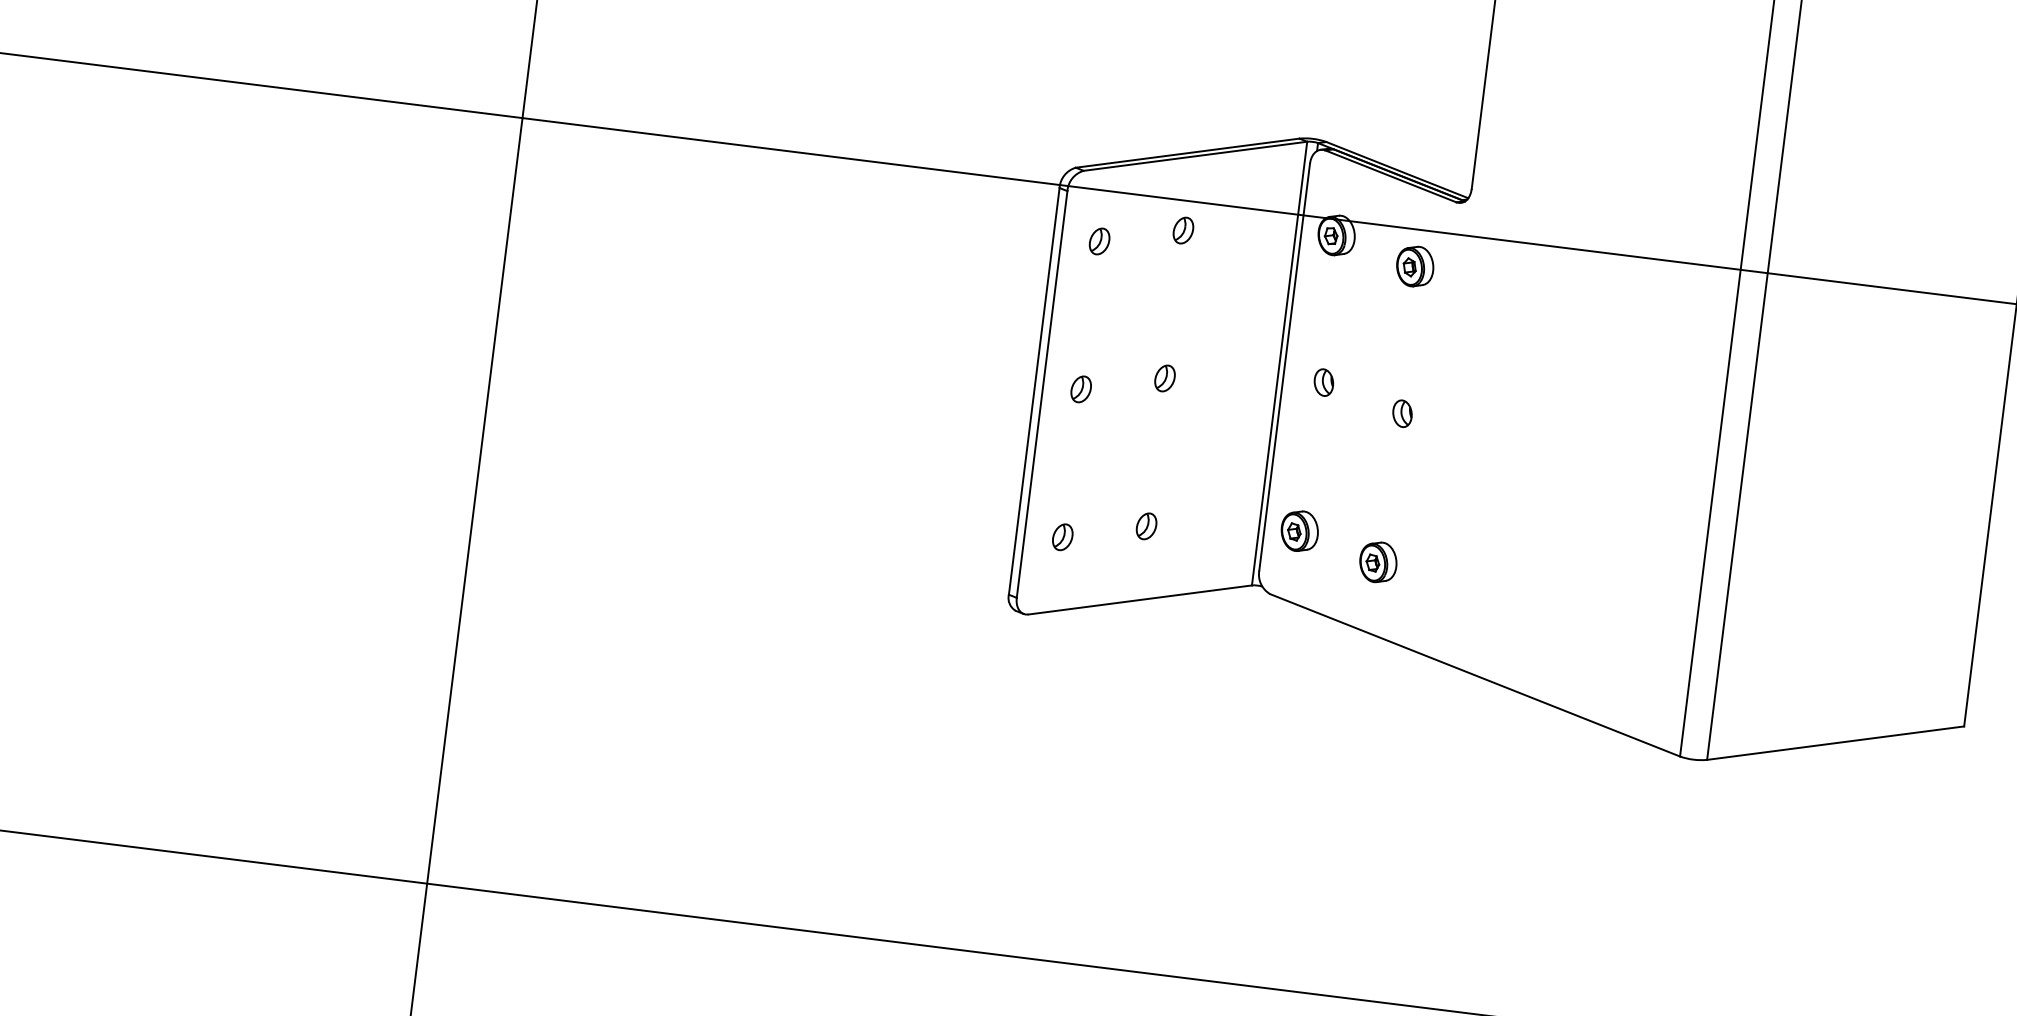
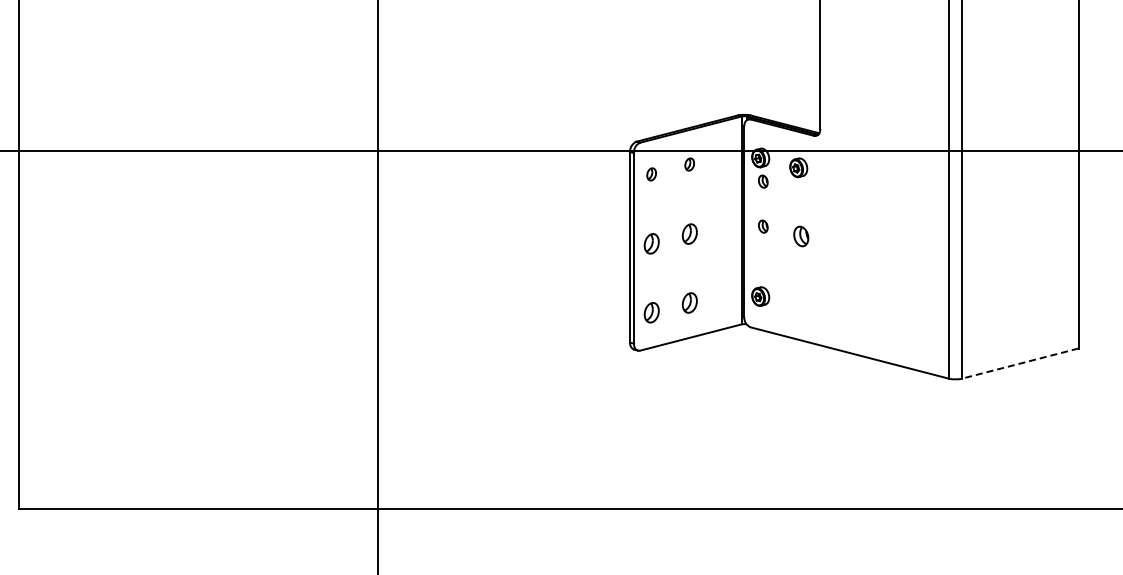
part: (1336, 286) -> (763, 181), added
part: (1164, 377) -> (689, 233), size x1.6
part: (1080, 388) -> (651, 243), size x1.6
part: (1402, 413) -> (801, 236), size x1.6
part: (1146, 526) -> (689, 303), size x1.6
part: (1062, 538) -> (651, 313), size x1.6
part: (1377, 562) -> (798, 306), removed
line: (1834, 742) -> (1019, 363), solid -> dashed

